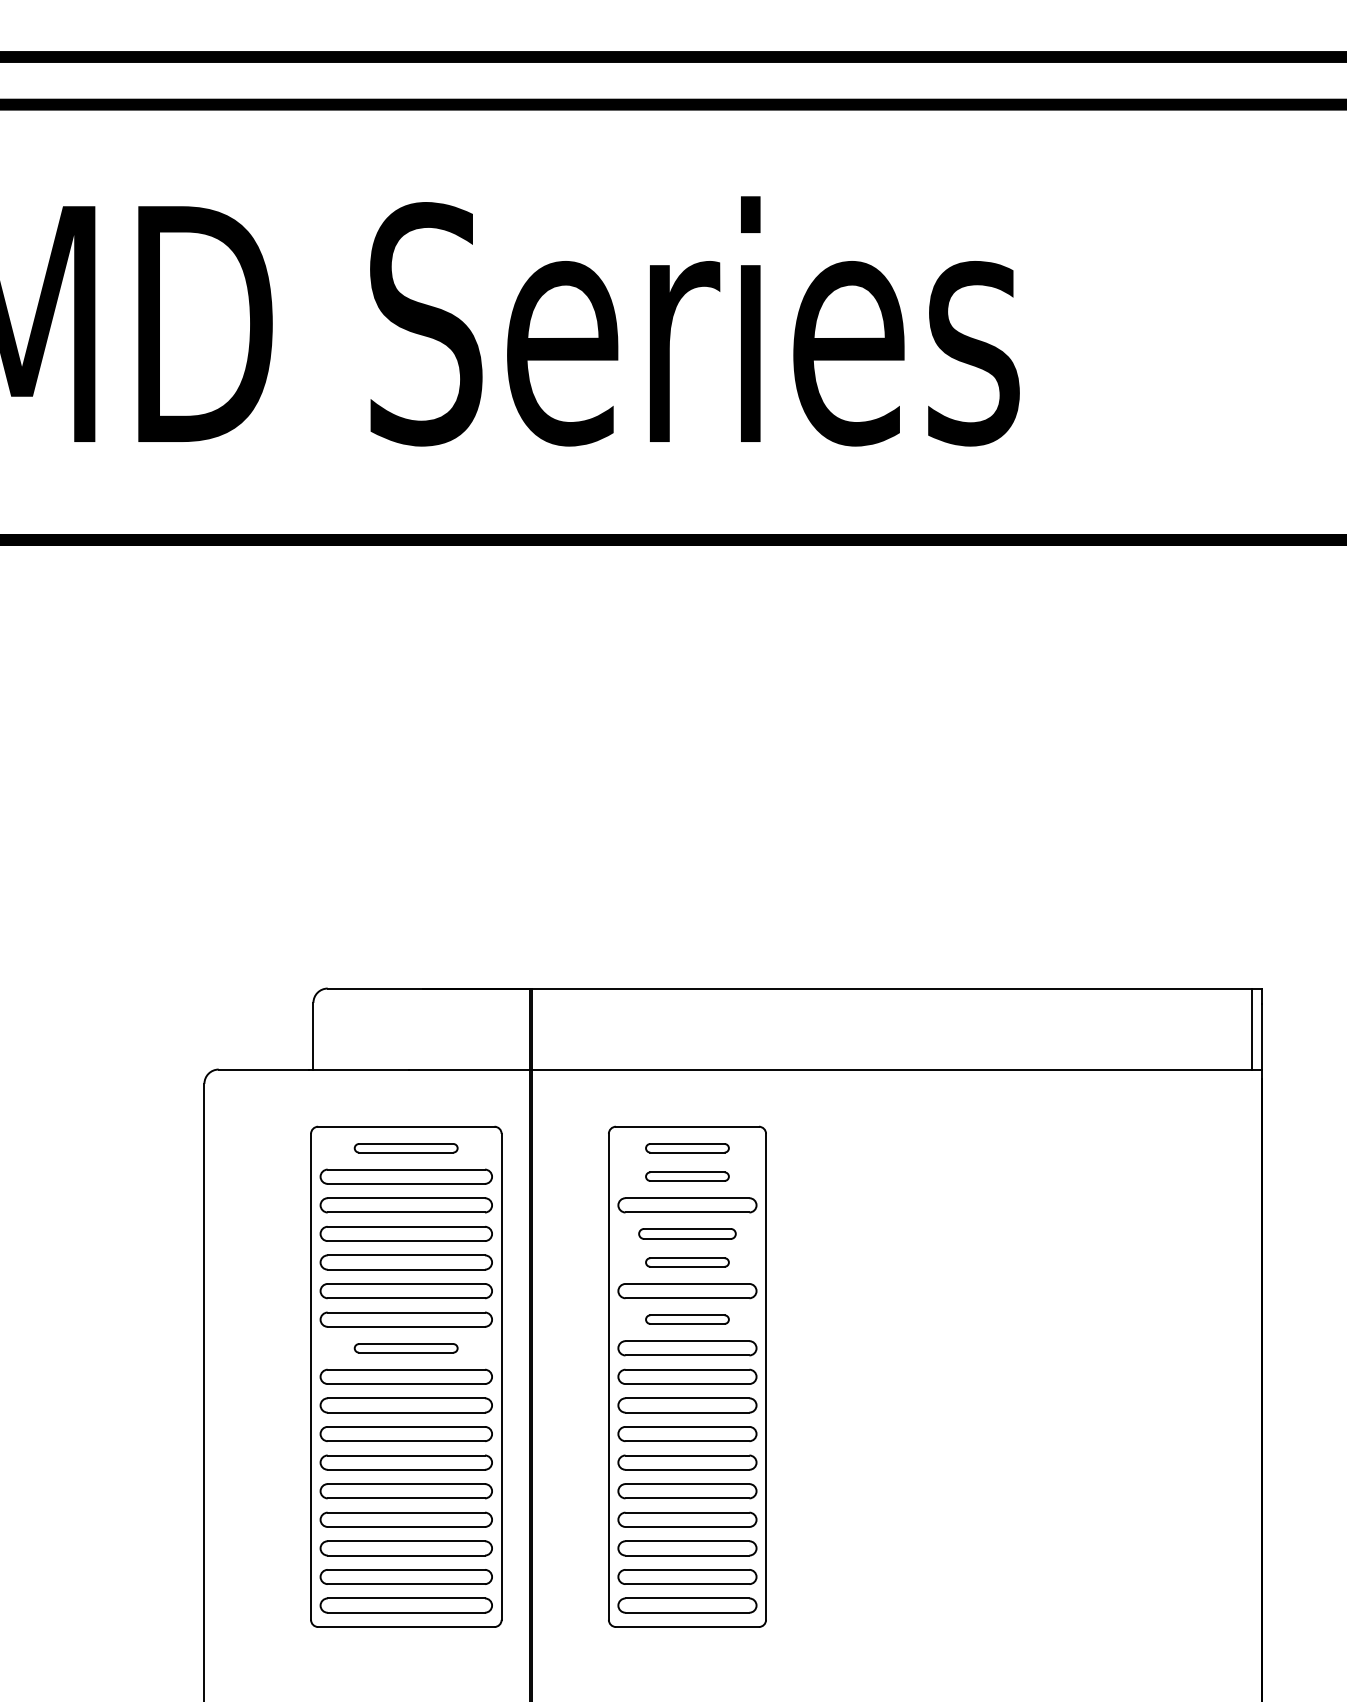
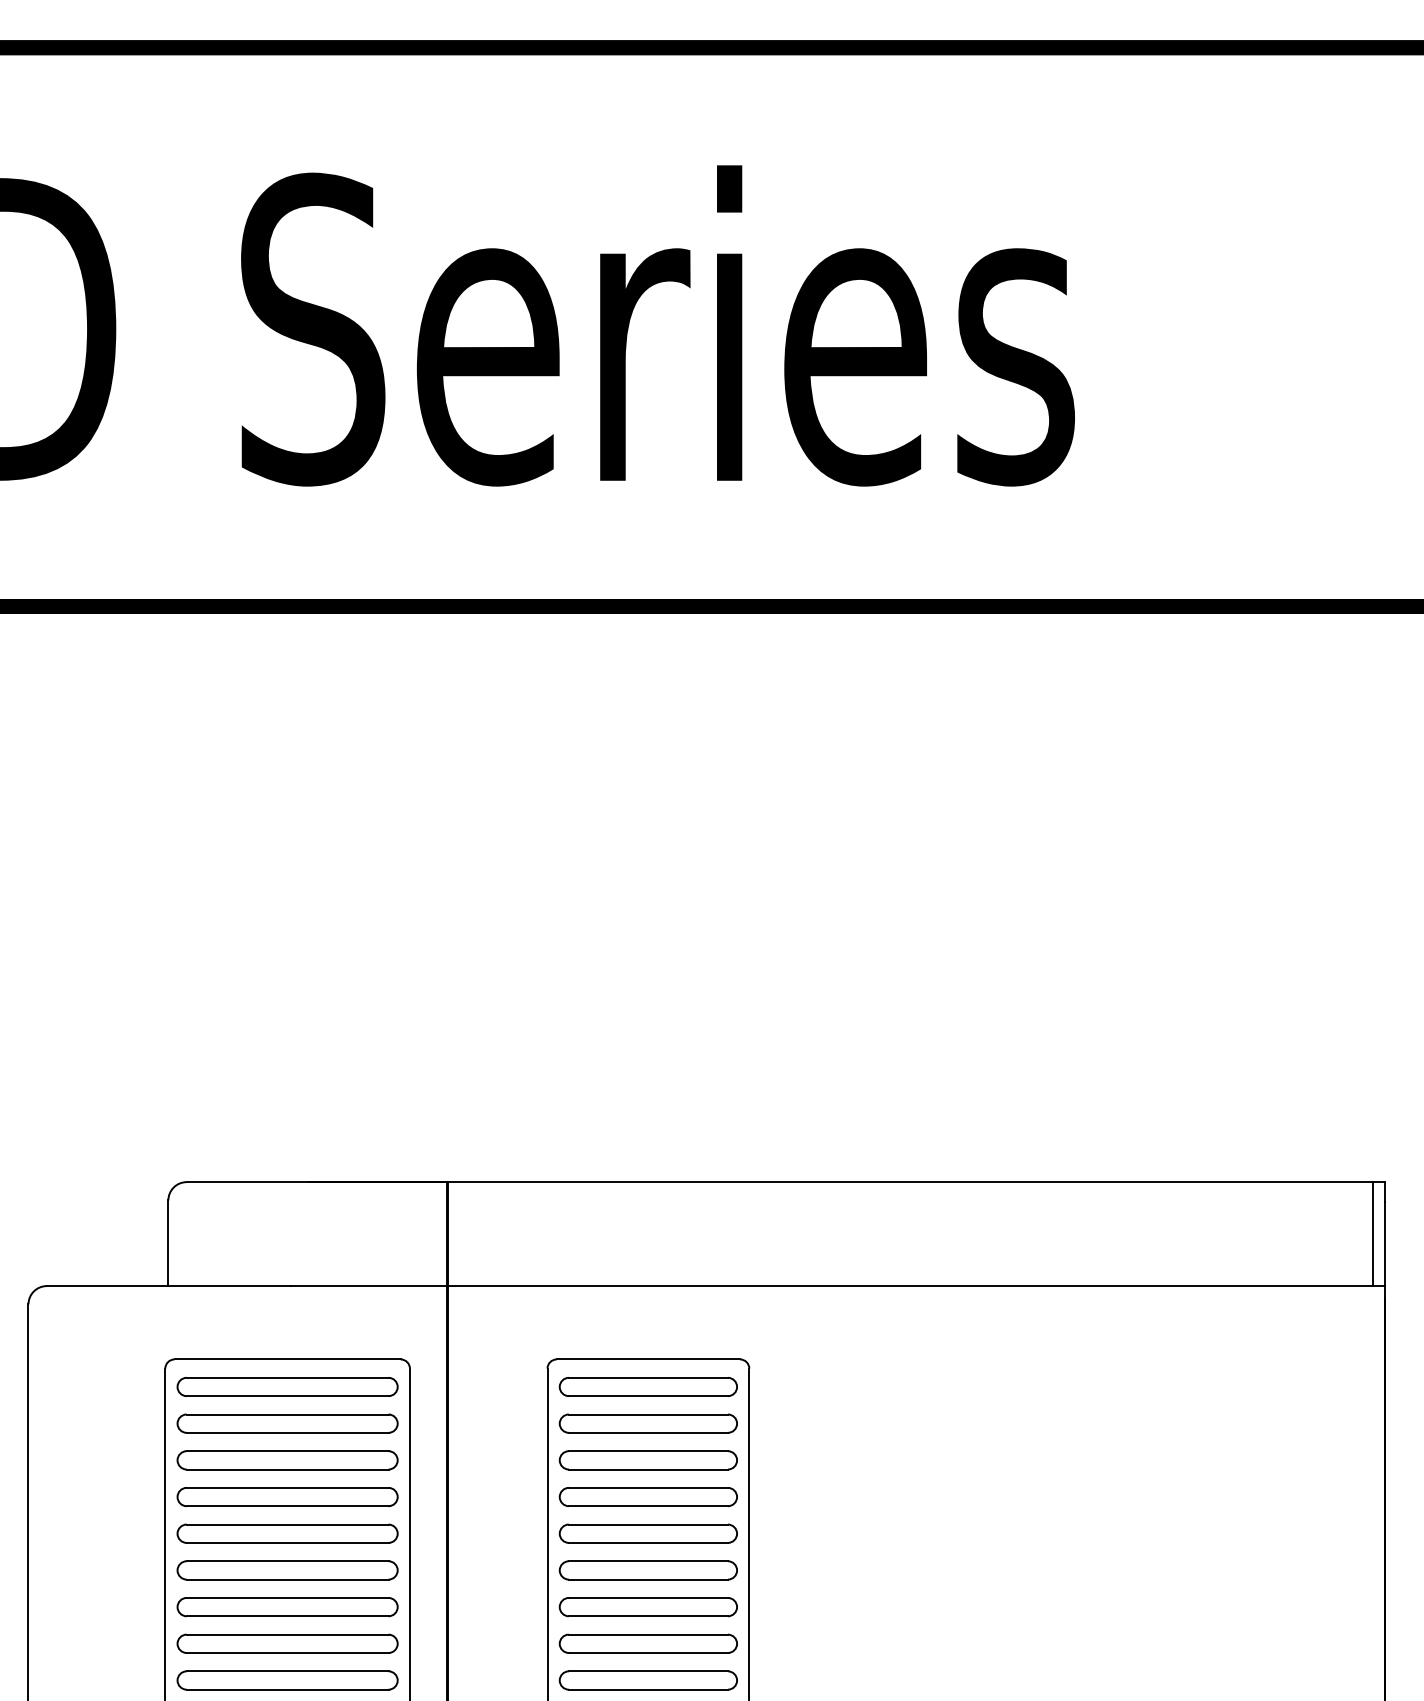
part: (405, 1148) -> (286, 1387), size x1.67
part: (687, 1148) -> (648, 1387), size x1.67
part: (687, 1176) -> (648, 1423), size x1.67
part: (687, 1233) -> (648, 1496), size x1.43
part: (687, 1262) -> (648, 1533), size x1.67
part: (687, 1319) -> (648, 1606), size x1.67
part: (405, 1348) -> (286, 1644), size x1.67

